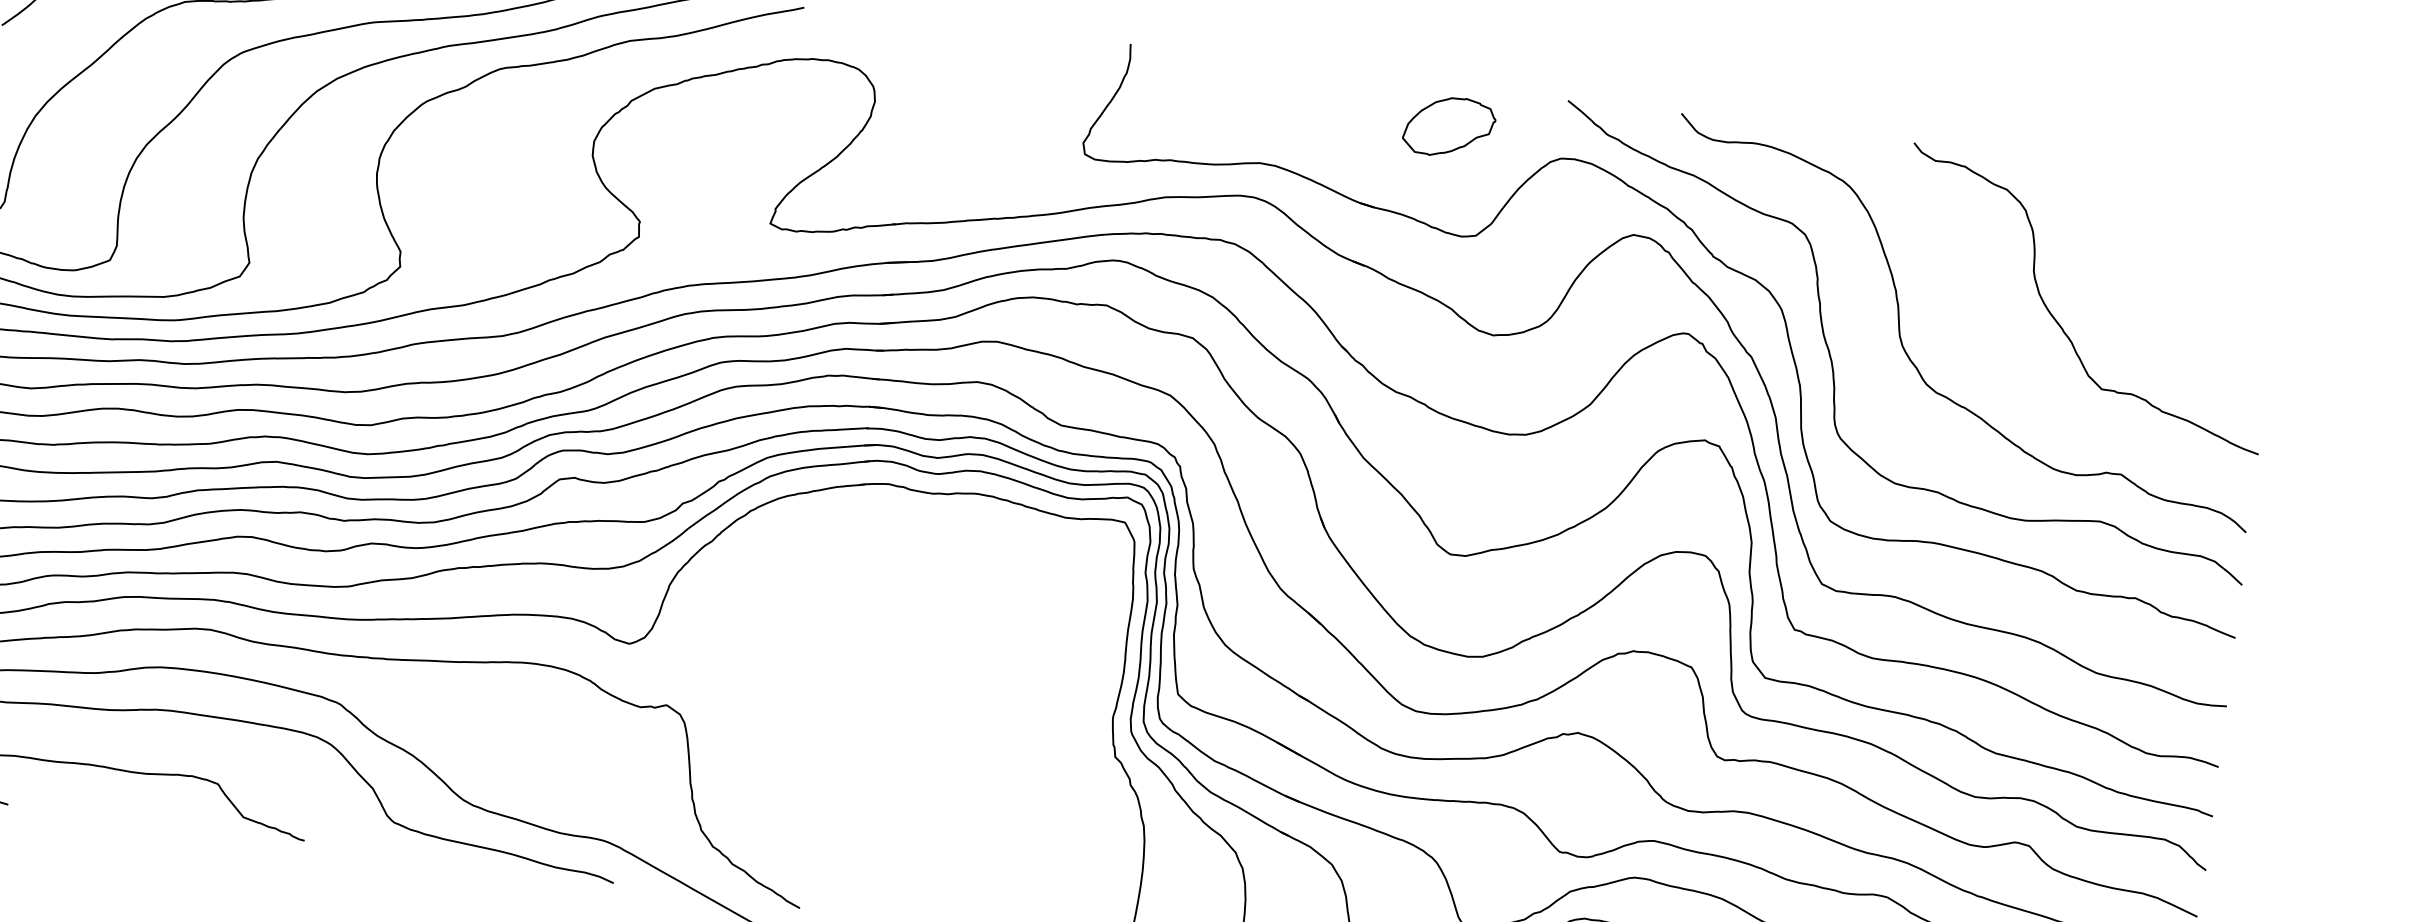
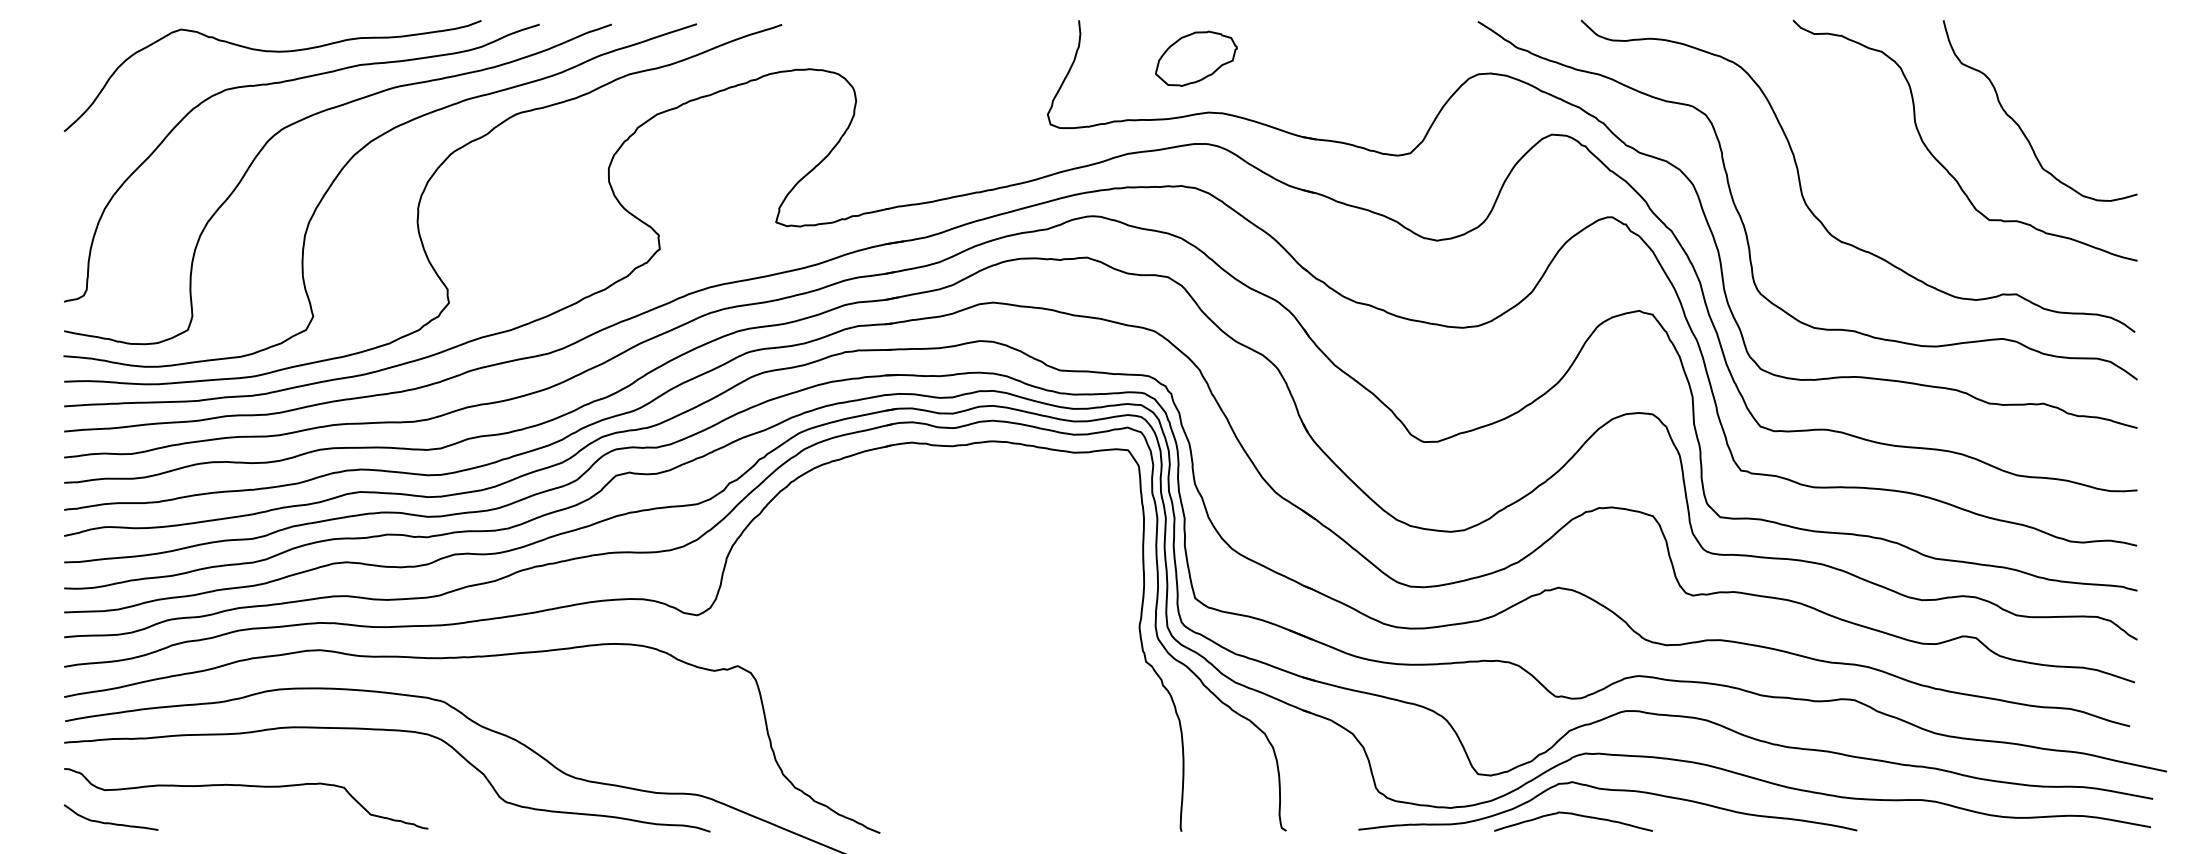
part: (1449, 126) -> (1196, 58), moved
curve: (2148, 290) -> (2020, 126), added

